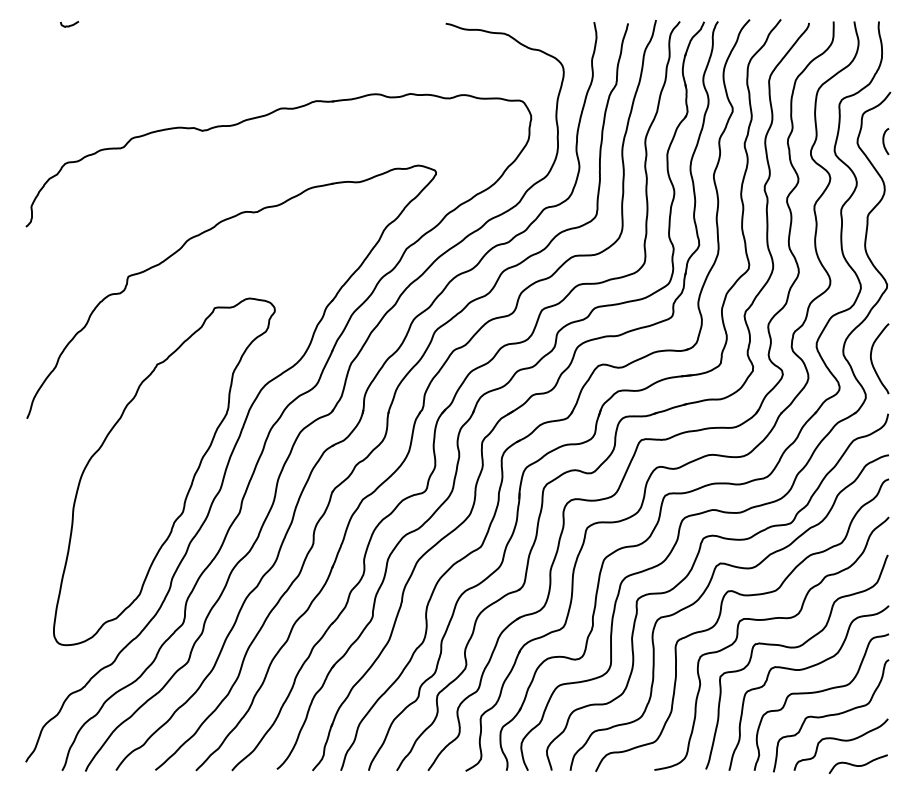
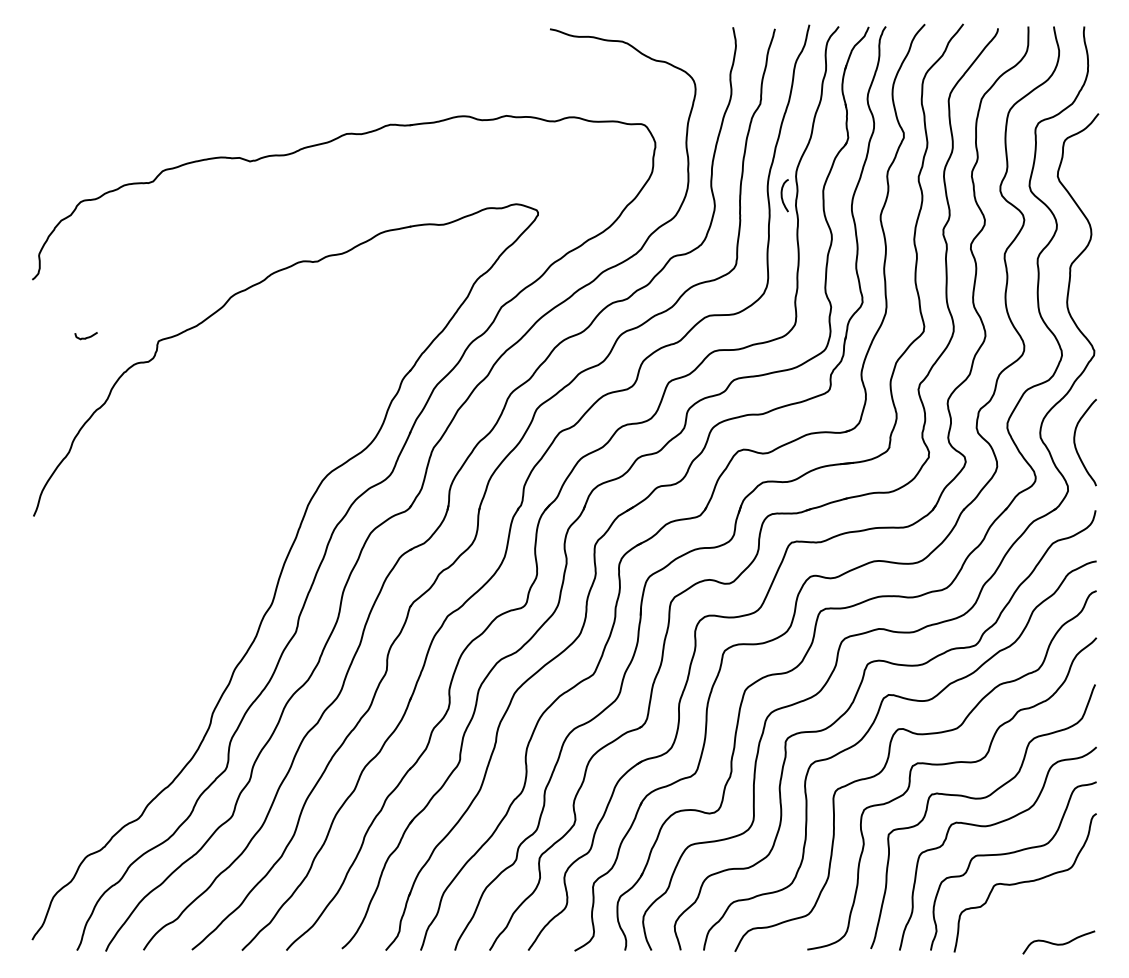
curve: (69, 25) -> (85, 337), moved
curve: (884, 141) -> (782, 195), moved
part: (164, 471) -> (203, 581), removed
curve: (841, 740) -> (1037, 913), removed

